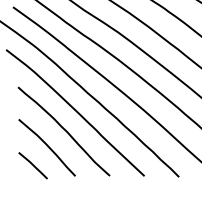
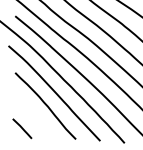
curve: (46, 146) -> (32, 115), removed

